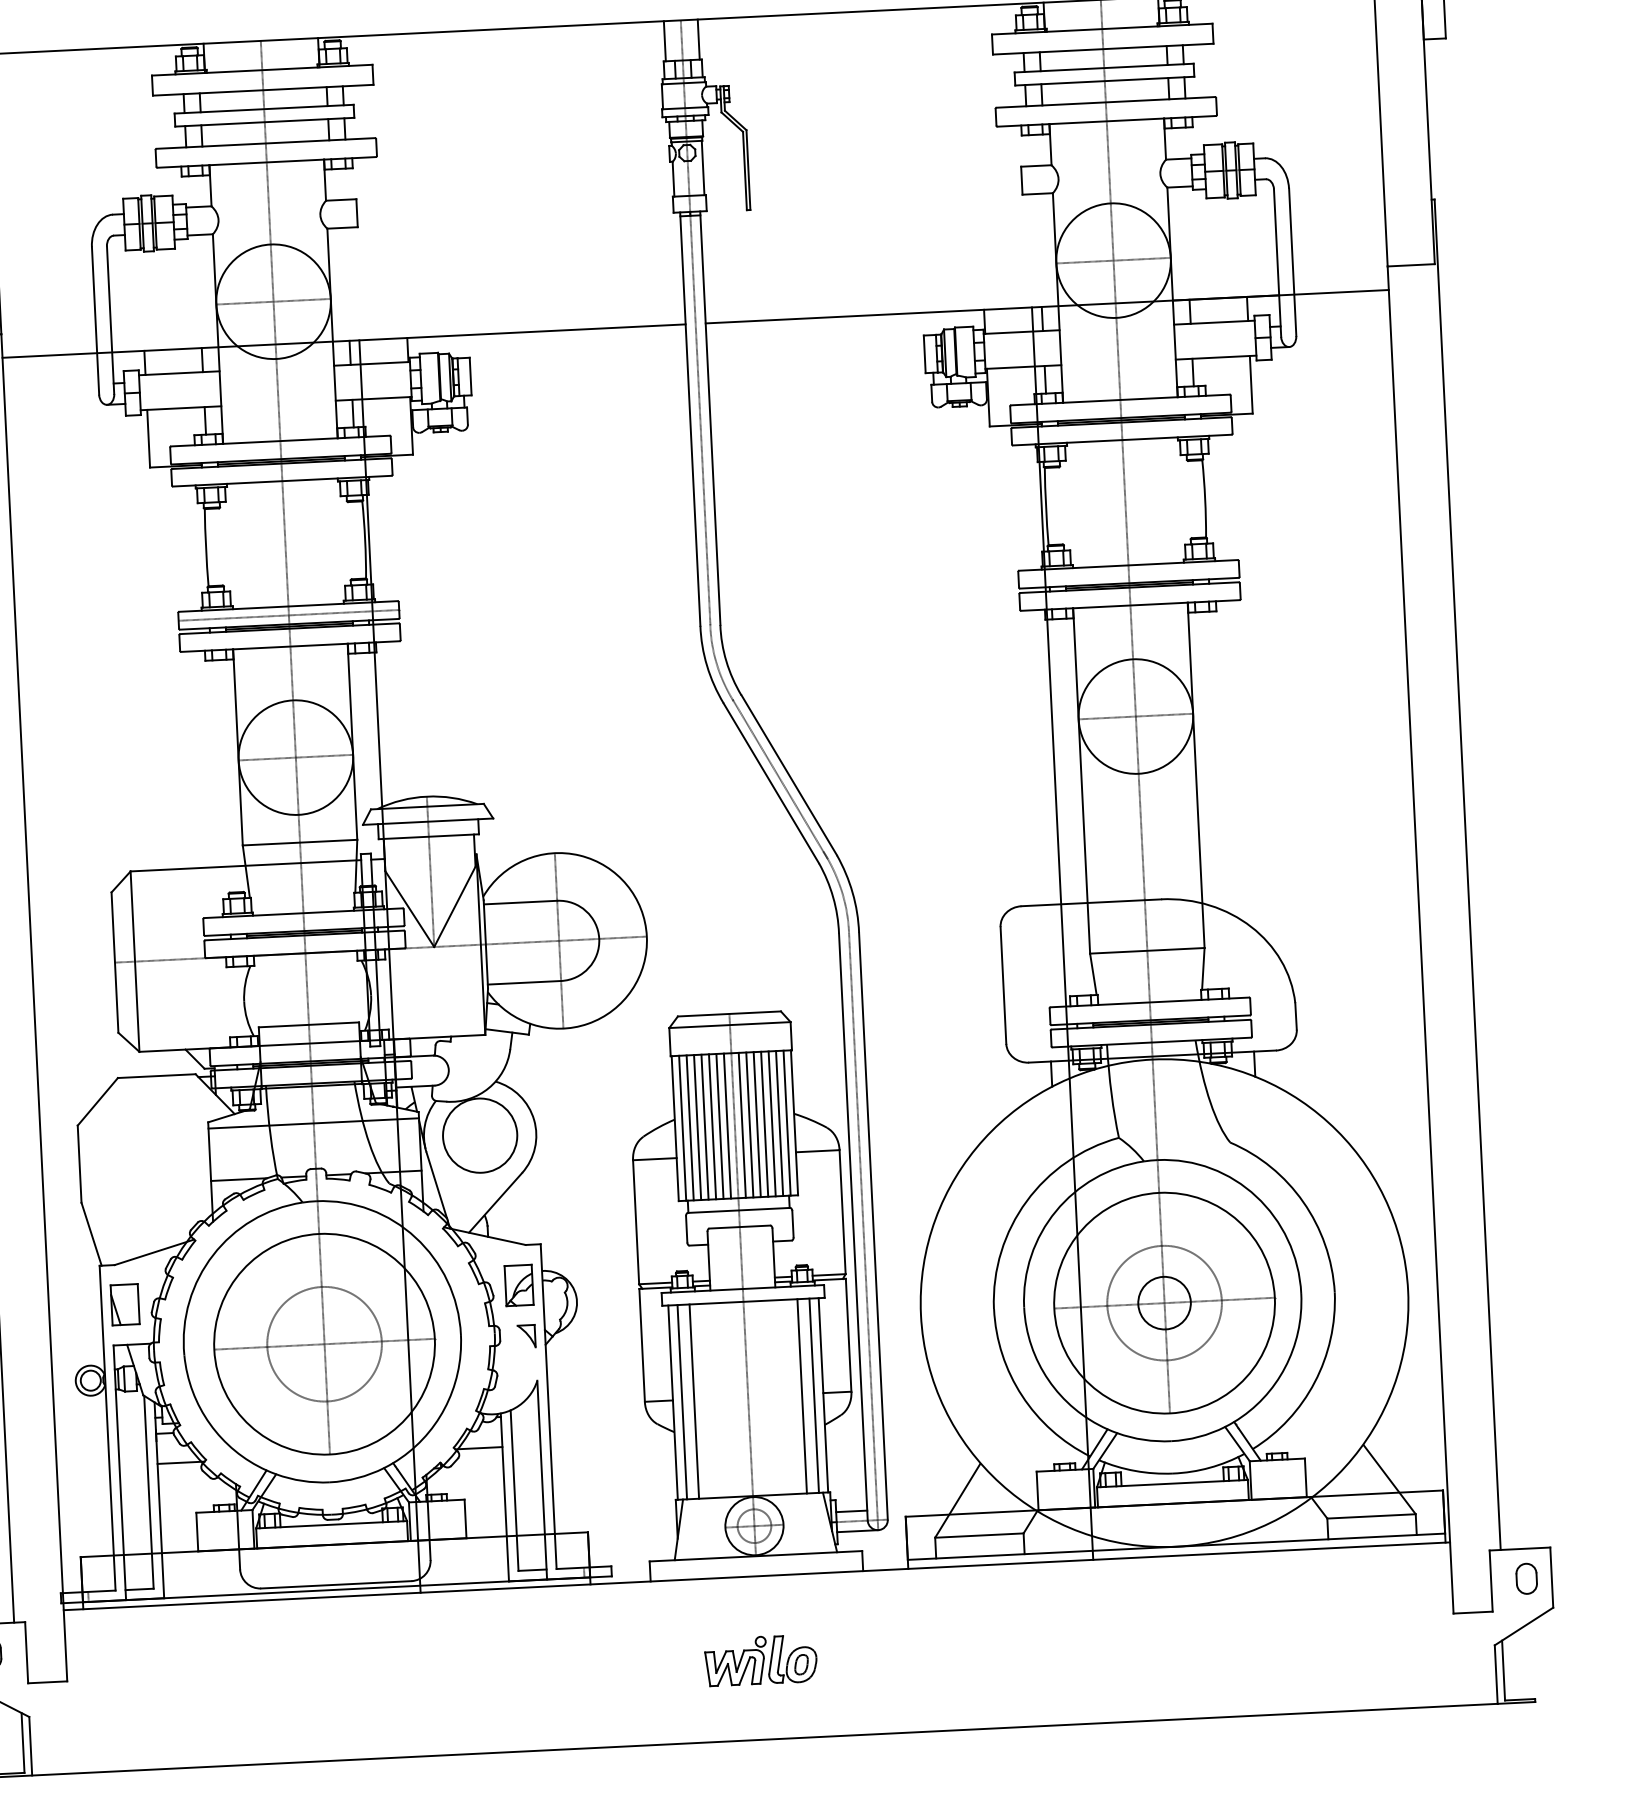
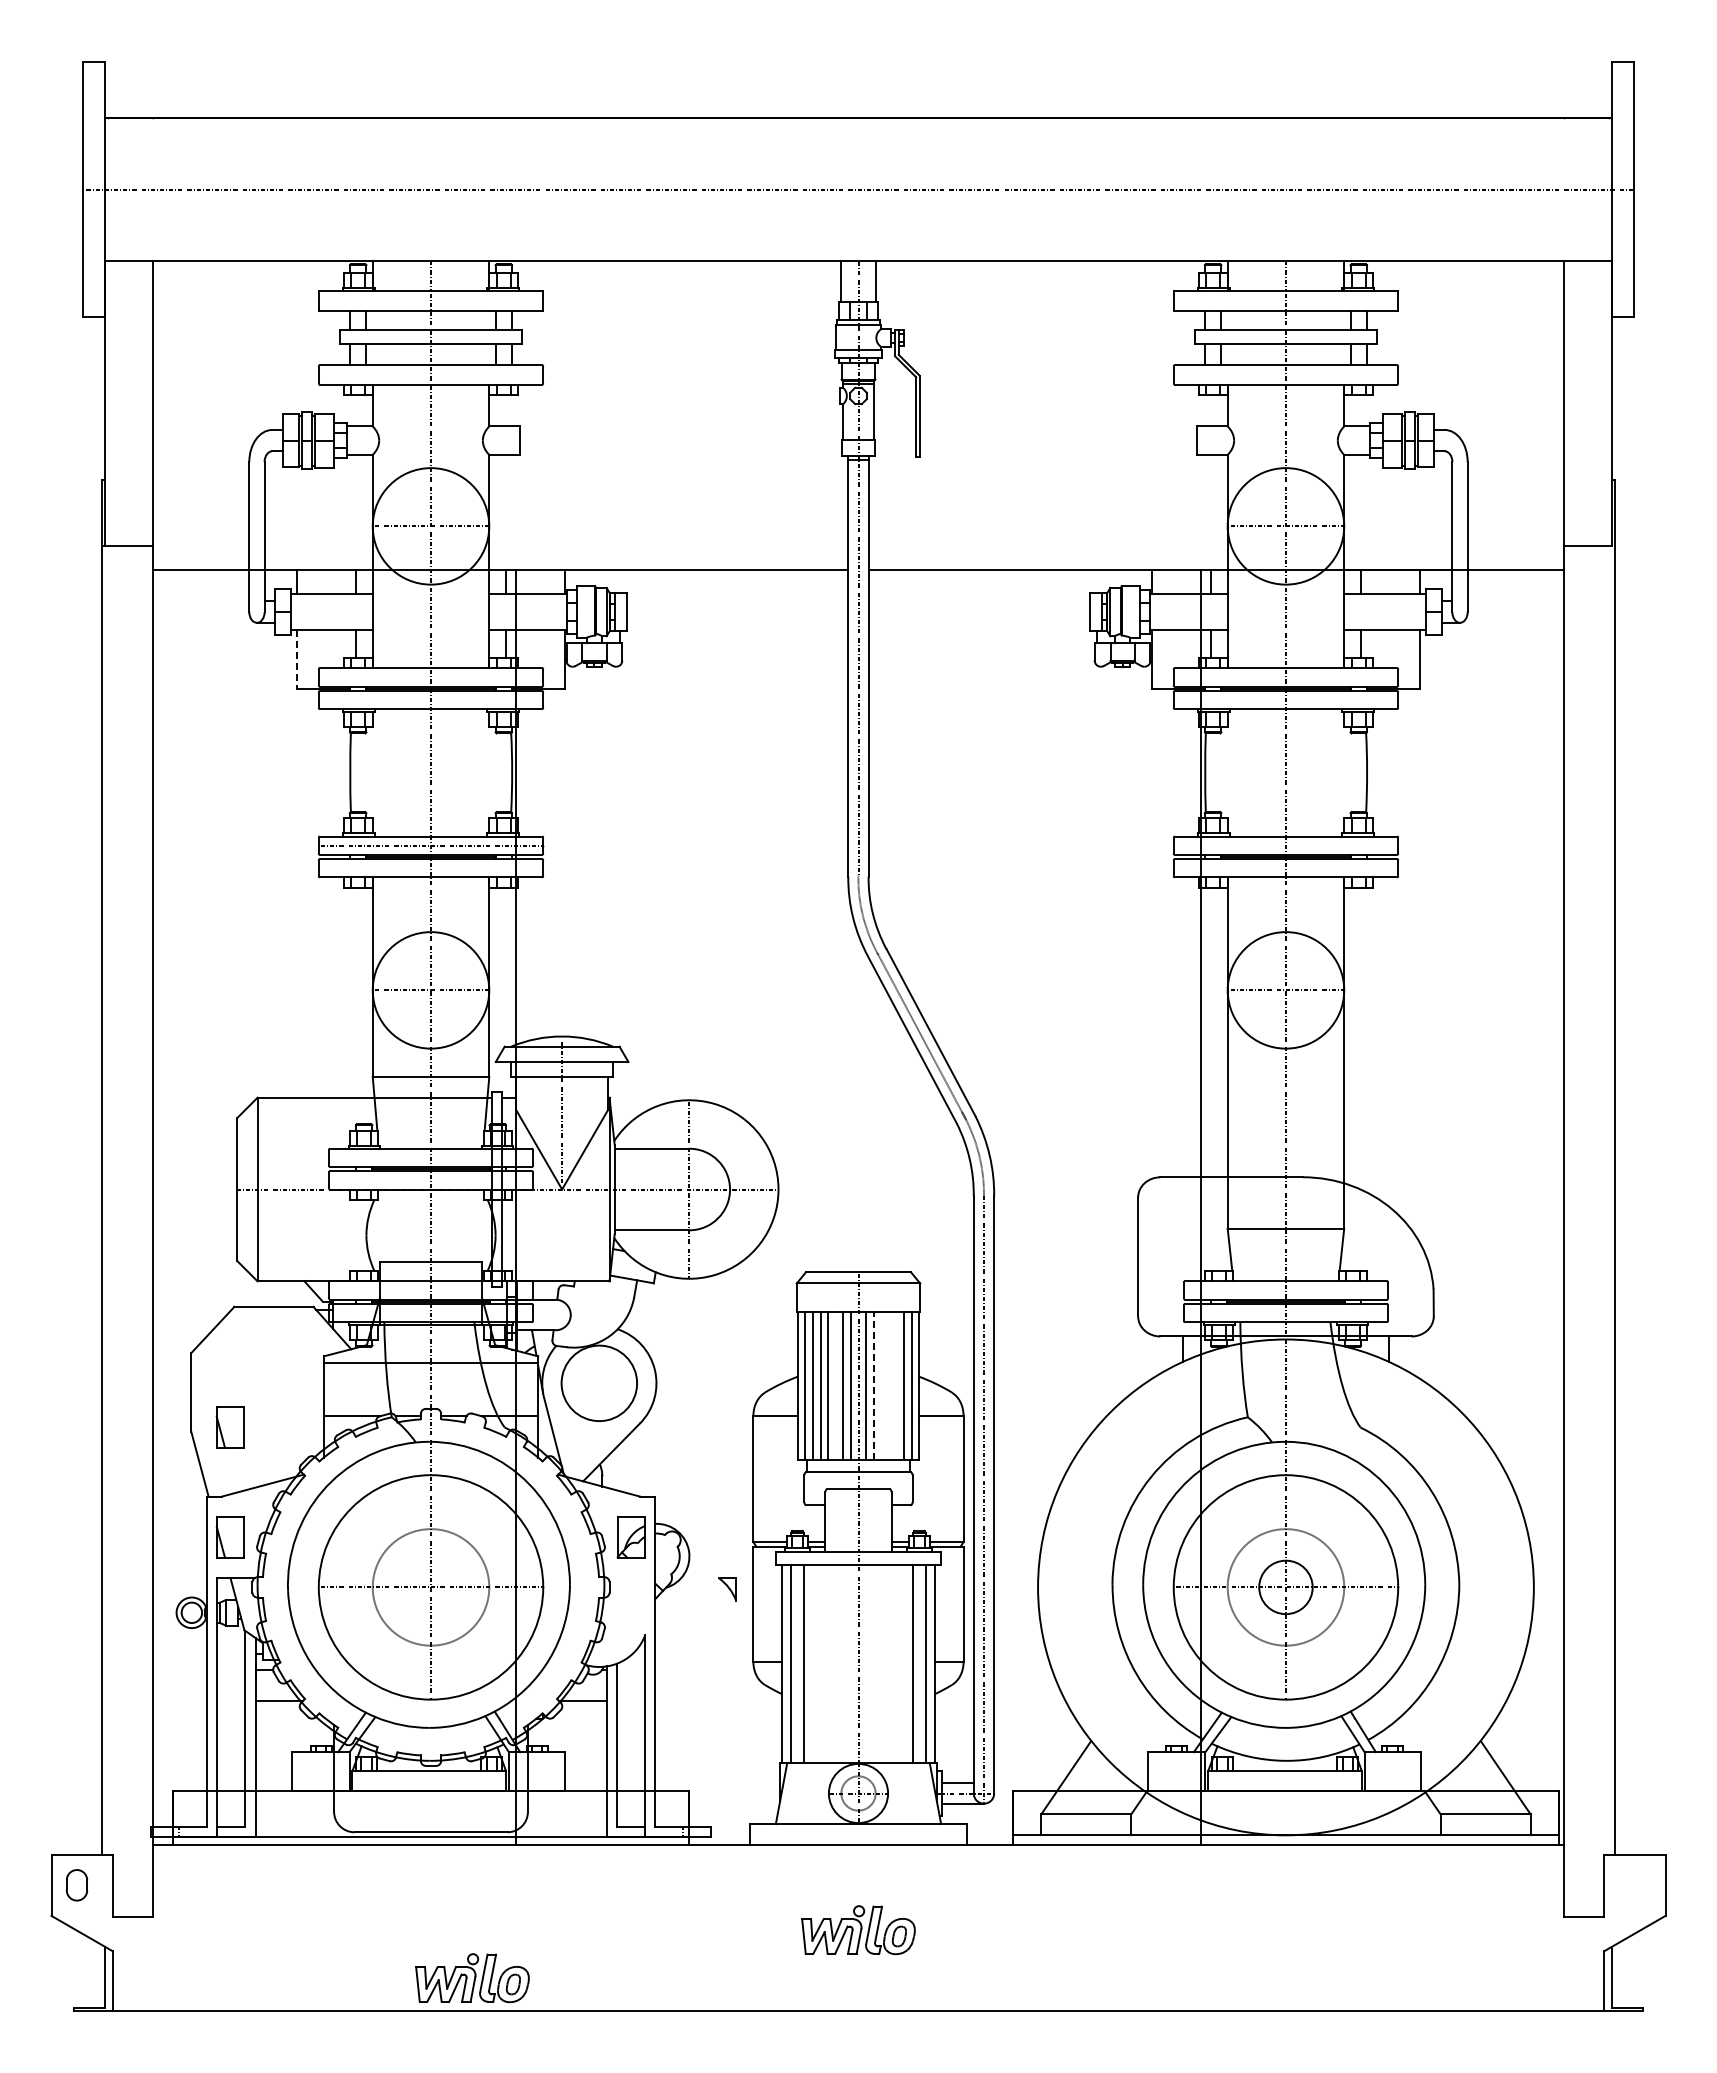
line: (148, 438) -> (297, 659), solid -> dashed
line: (764, 1123) -> (888, 1385), removed
line: (772, 1123) -> (896, 1385), removed
line: (749, 1124) -> (873, 1385), solid -> dashed
line: (757, 1124) -> (881, 1385), removed
line: (712, 1126) -> (835, 1385), removed
part: (118, 1196) -> (229, 1427), added
part: (526, 1336) -> (727, 1589), moved
part: (1526, 1579) -> (1639, 1885), removed
part: (384, 1726) -> (472, 1978), added

